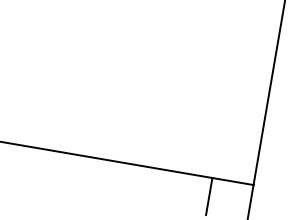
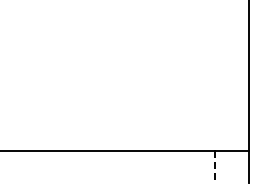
line: (209, 196) -> (214, 167), solid -> dashed

